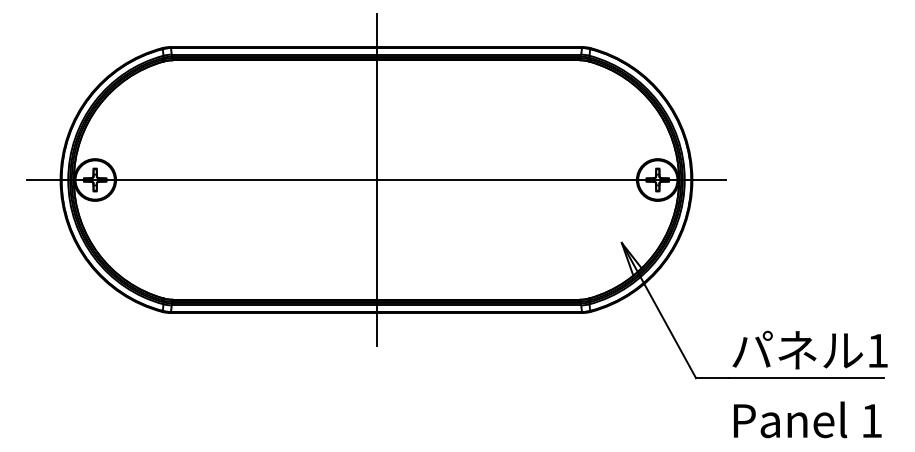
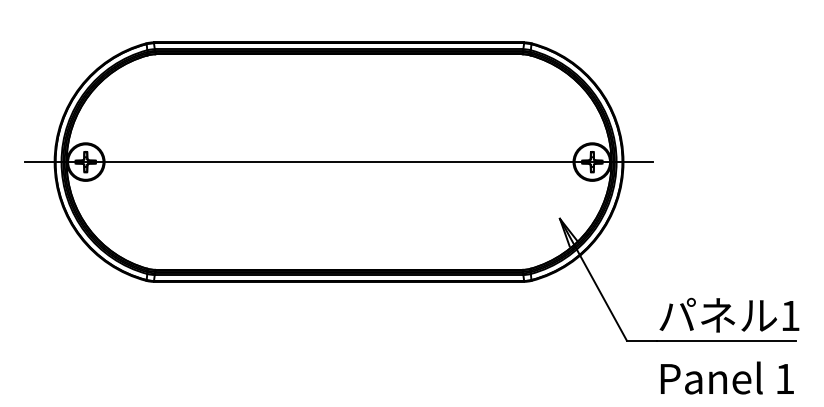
line: (376, 179) -> (339, 161), removed

